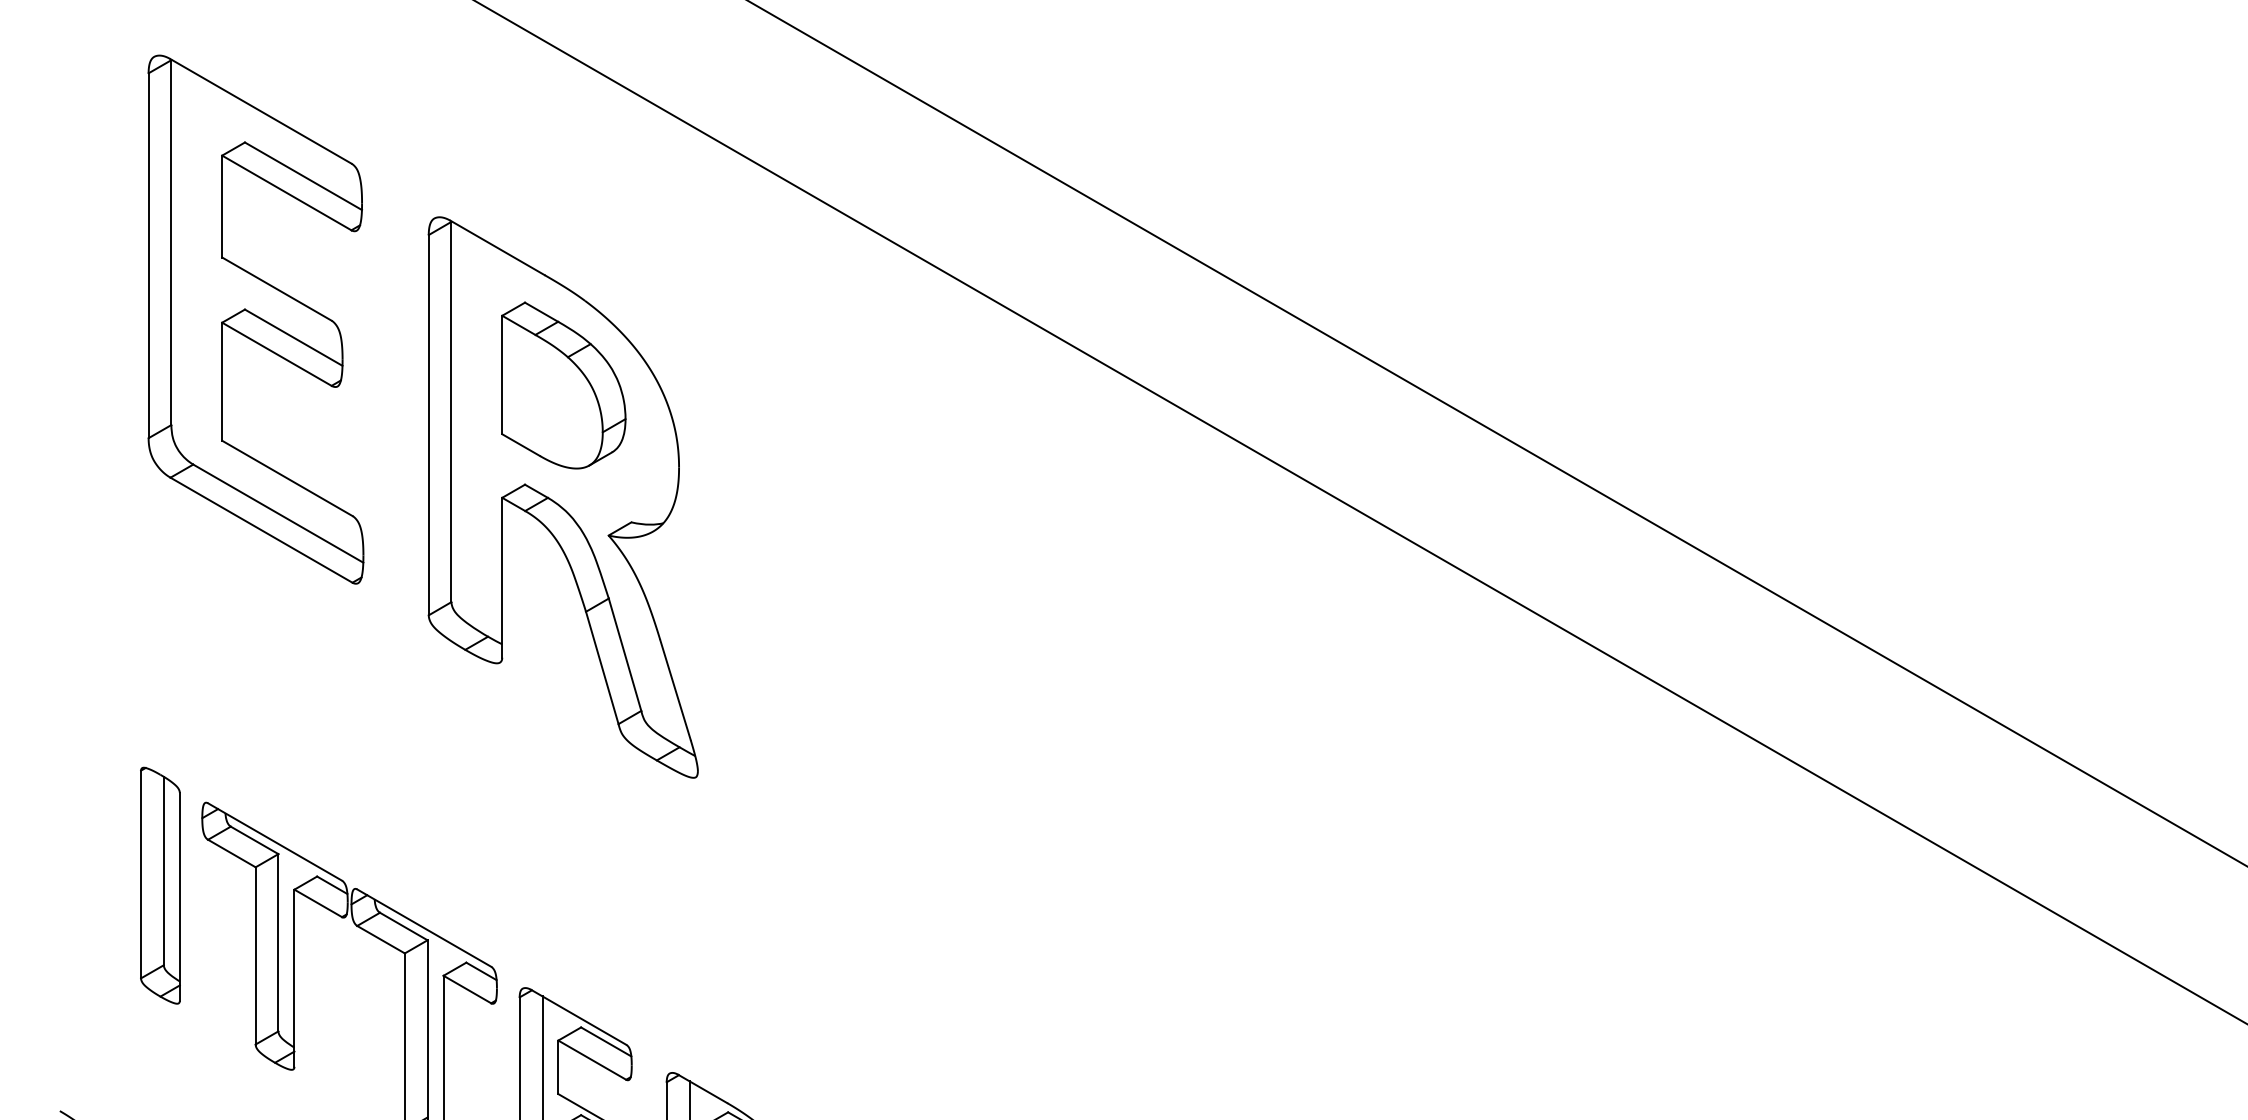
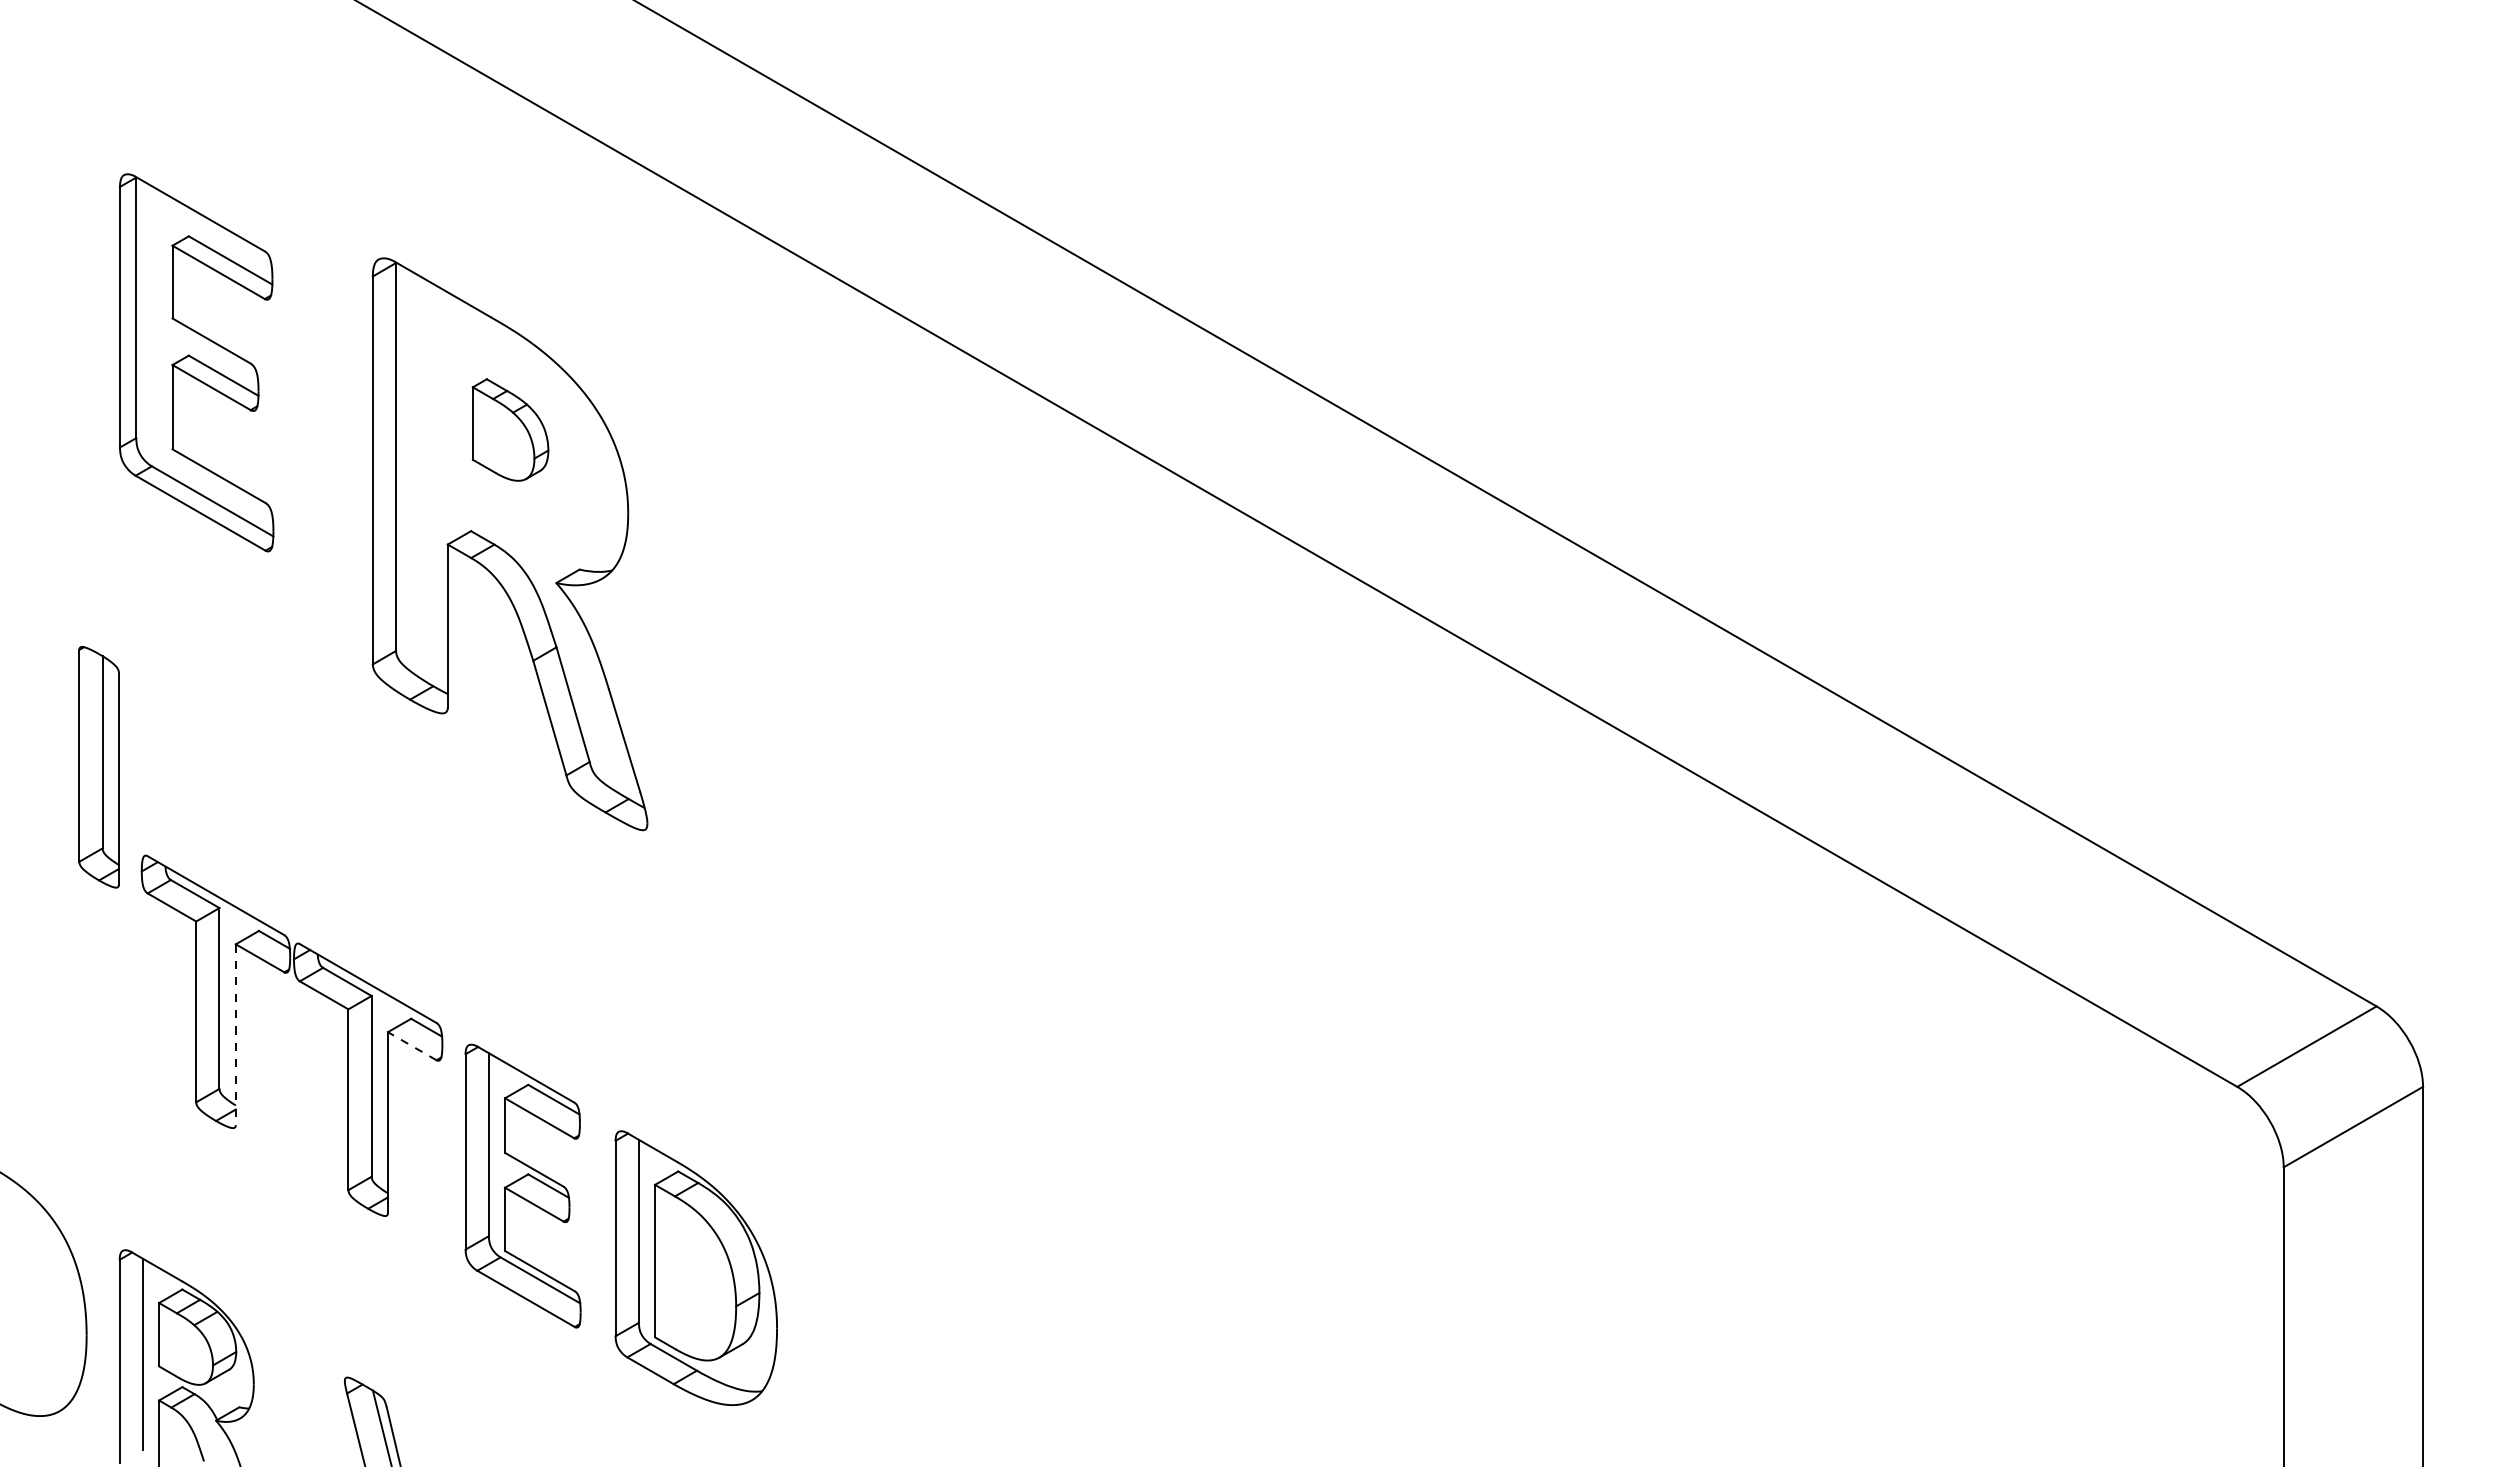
part: (255, 319) -> (196, 362), size x0.7
part: (563, 385) -> (510, 429), size x0.6
part: (159, 885) -> (98, 767), moved
line: (294, 979) -> (235, 1035), solid -> dashed
line: (466, 988) -> (411, 1045), solid -> dashed

